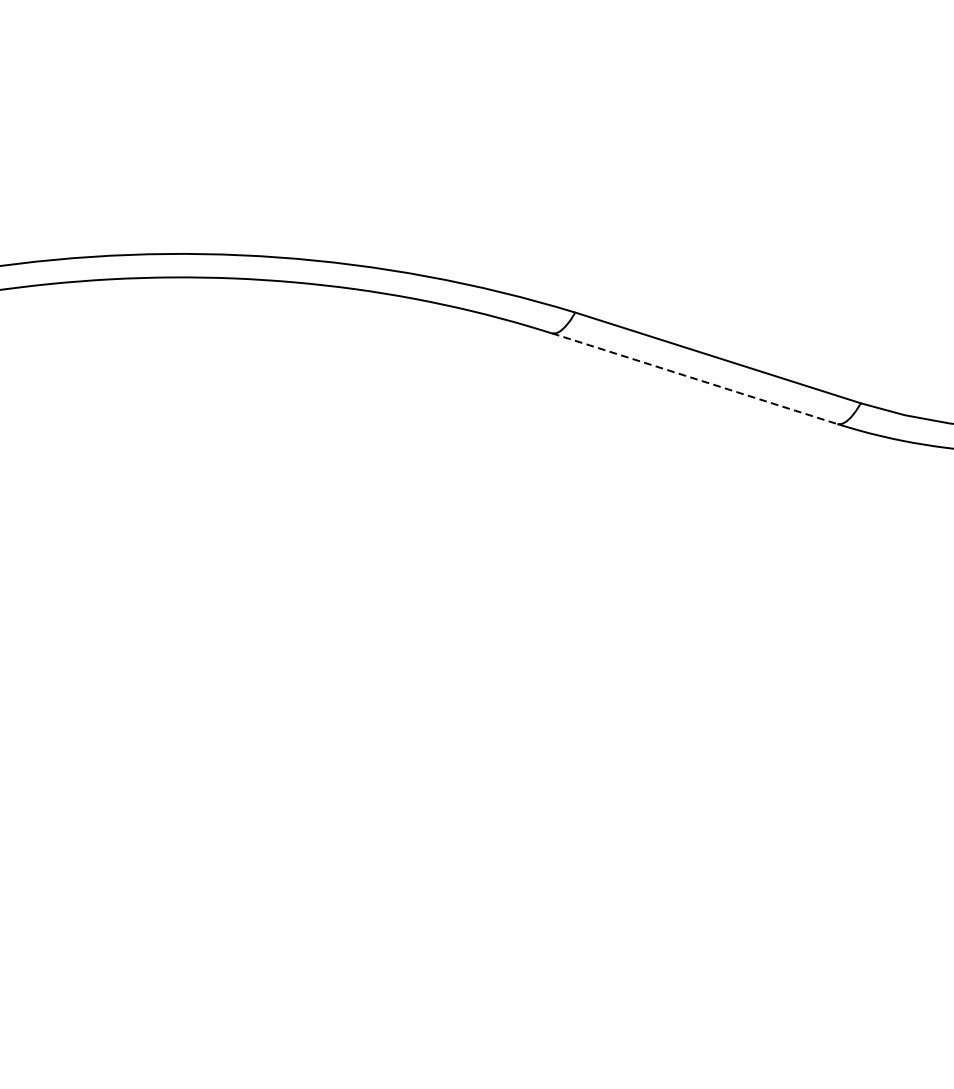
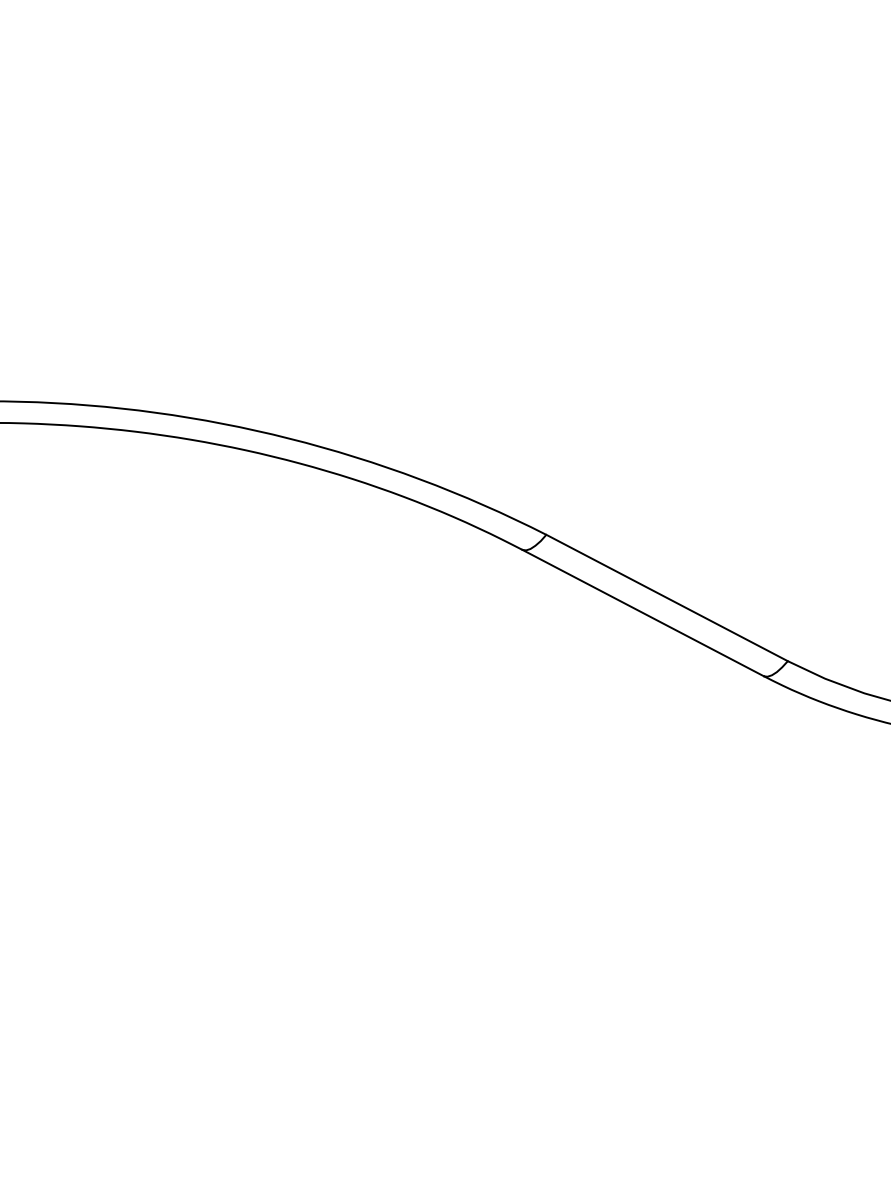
line: (695, 379) -> (643, 613), dashed -> solid

